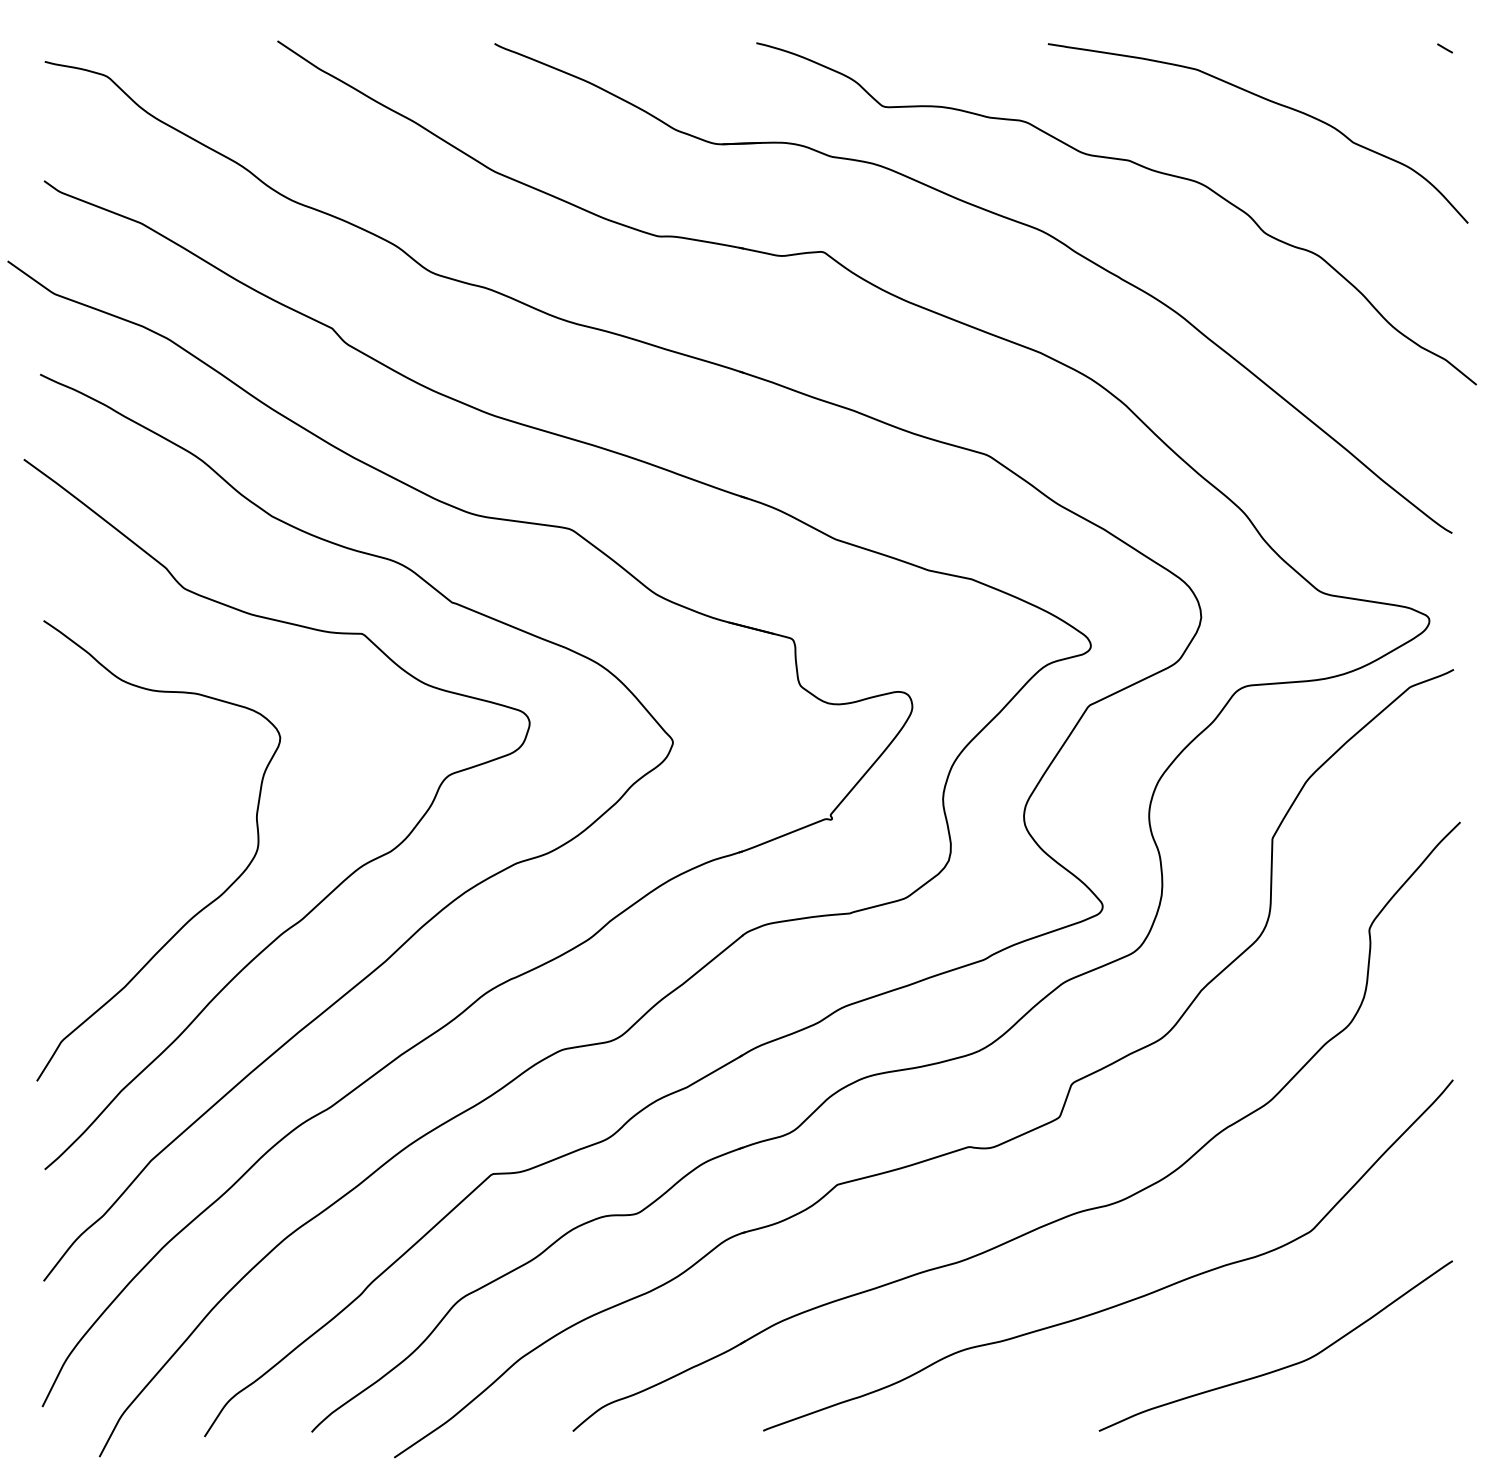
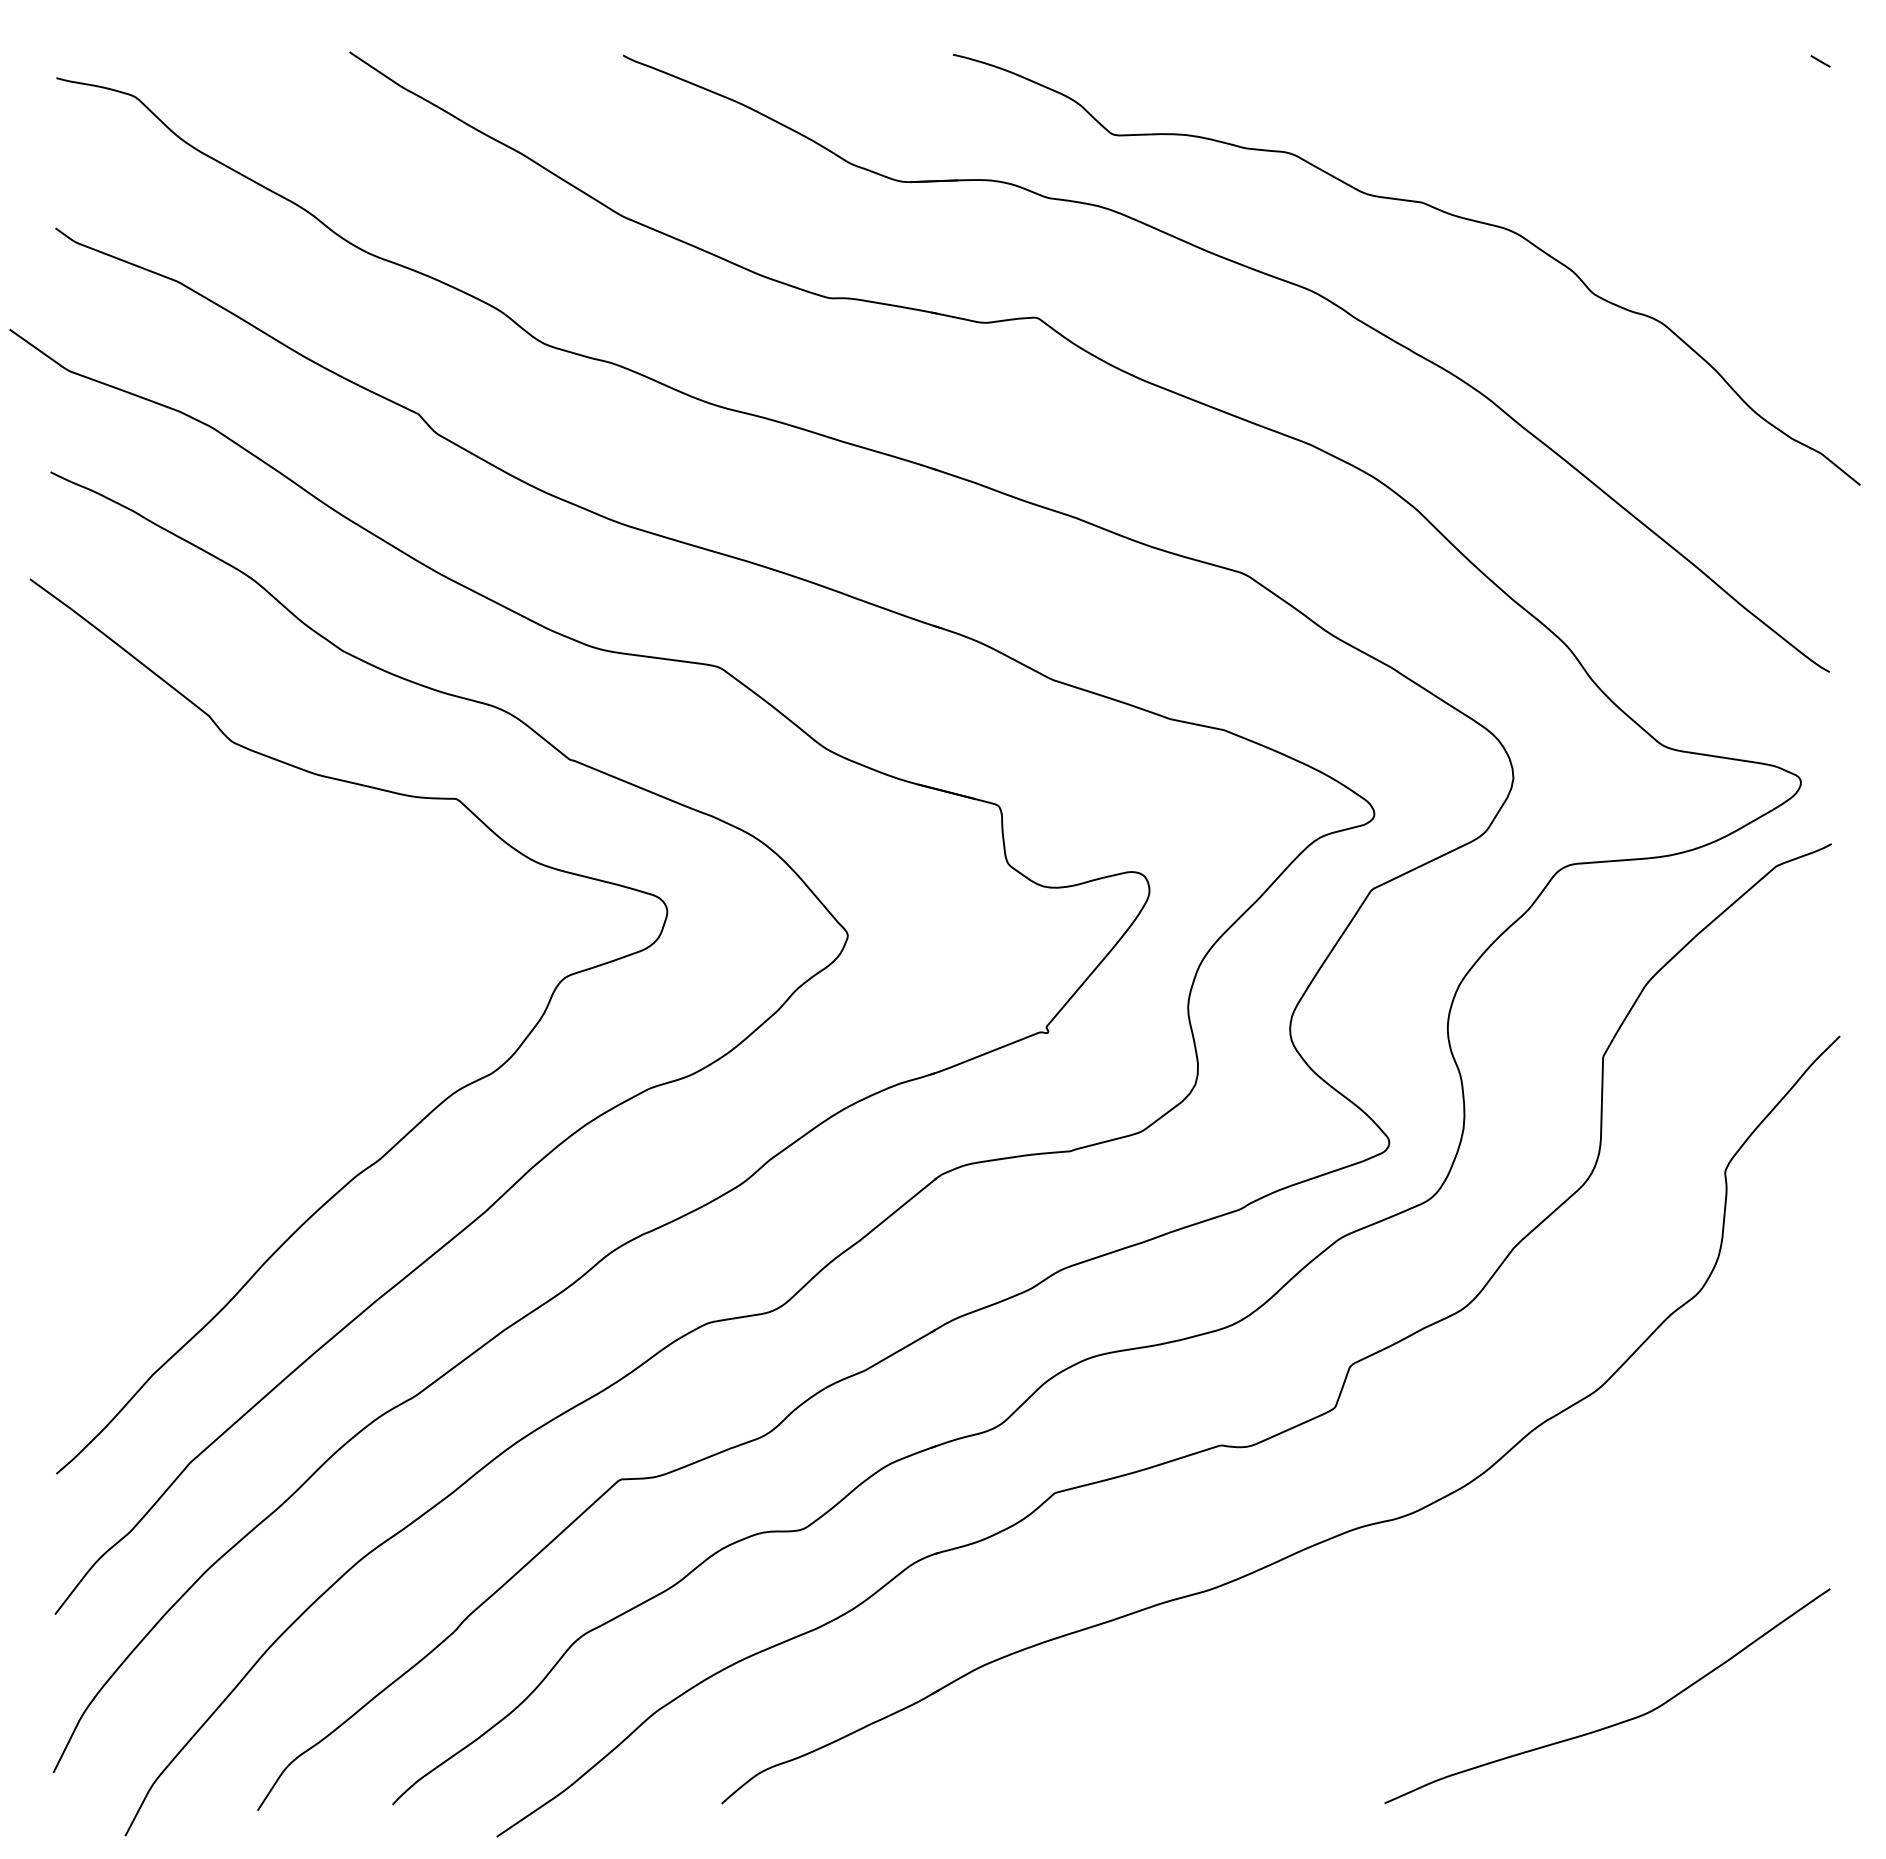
curve: (1271, 102) -> (1602, 129), removed
curve: (202, 908) -> (255, 1144), removed
curve: (1125, 1301) -> (1417, 1640), removed

